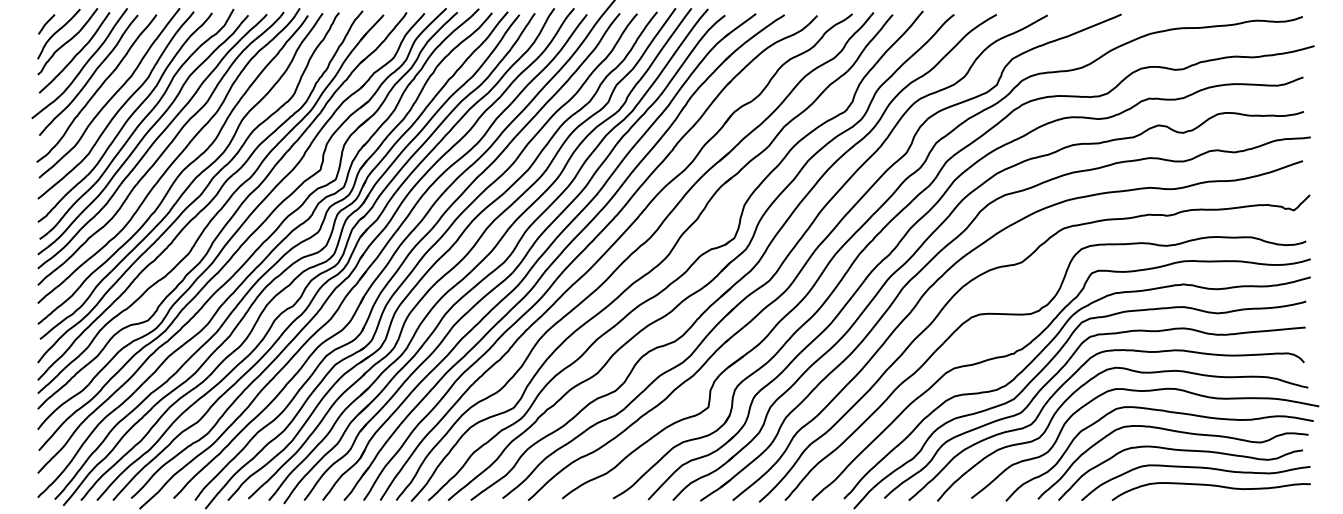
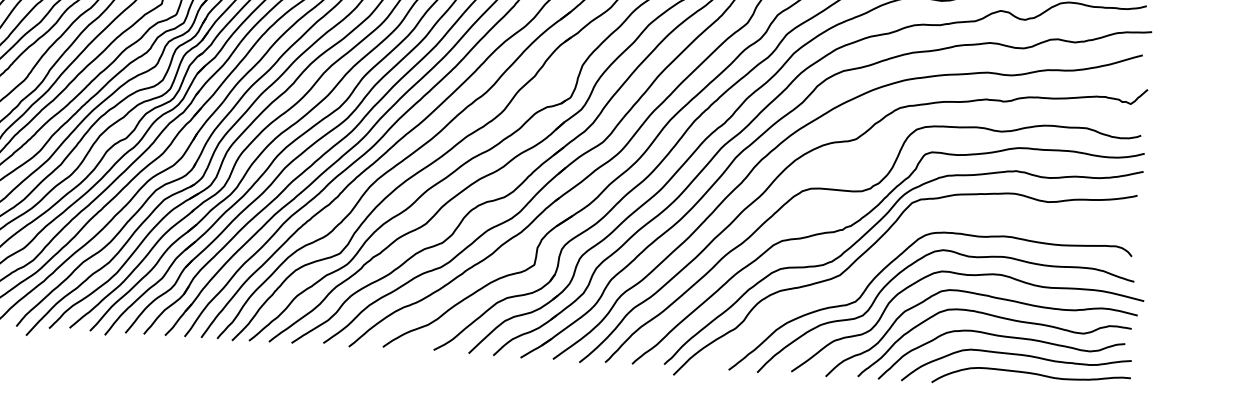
curve: (1057, 374) -> (884, 253), removed

